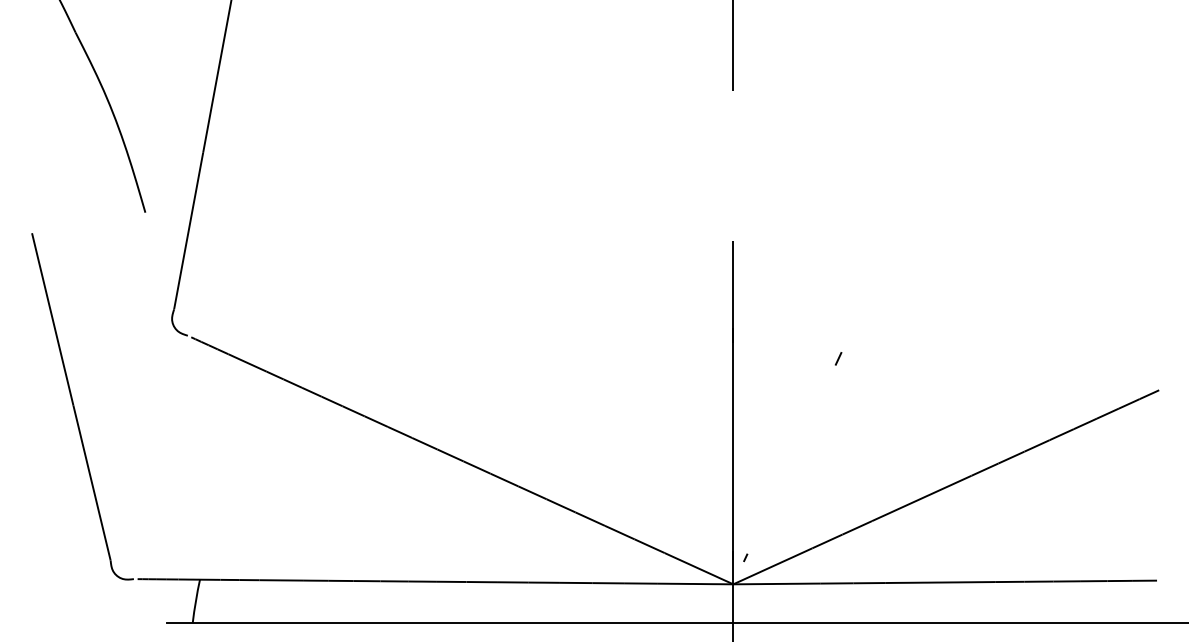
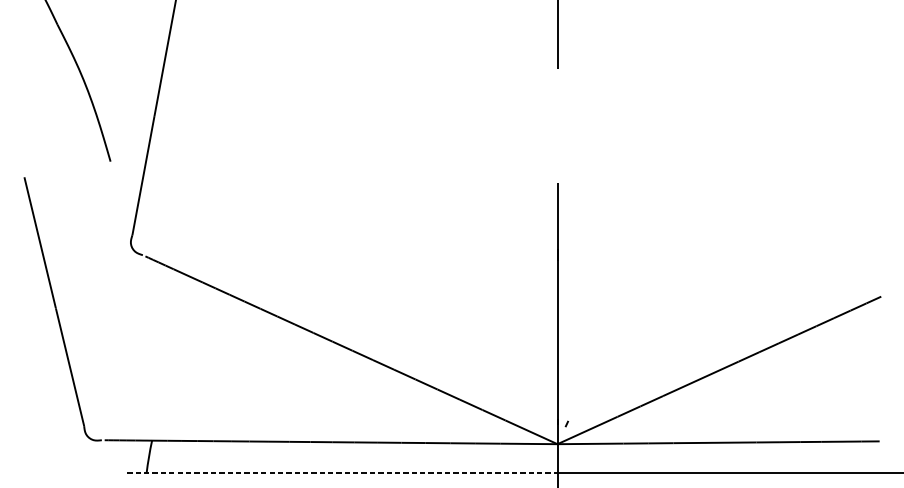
line: (838, 358) -> (637, 272), removed
line: (450, 622) -> (342, 473), solid -> dashed

